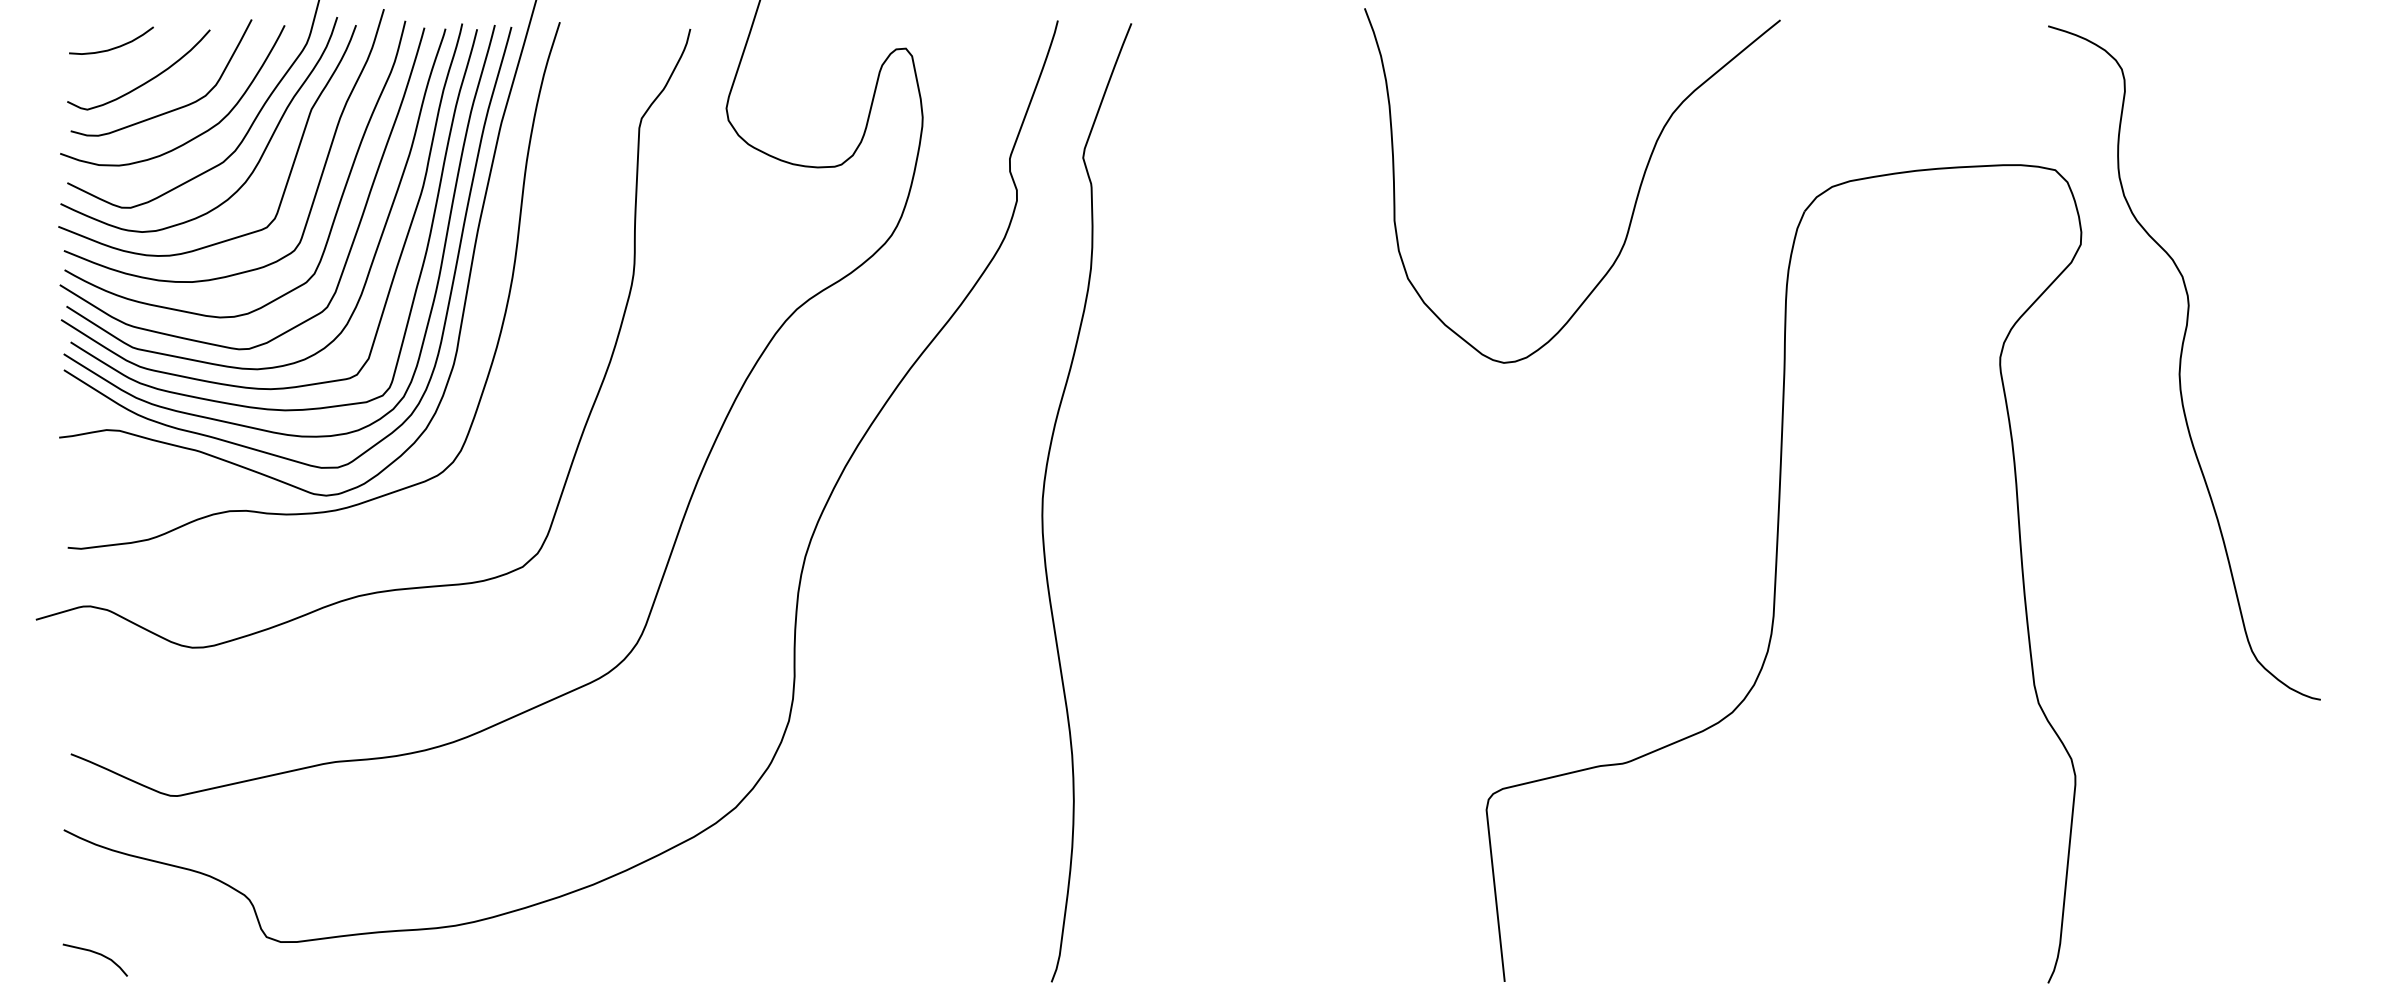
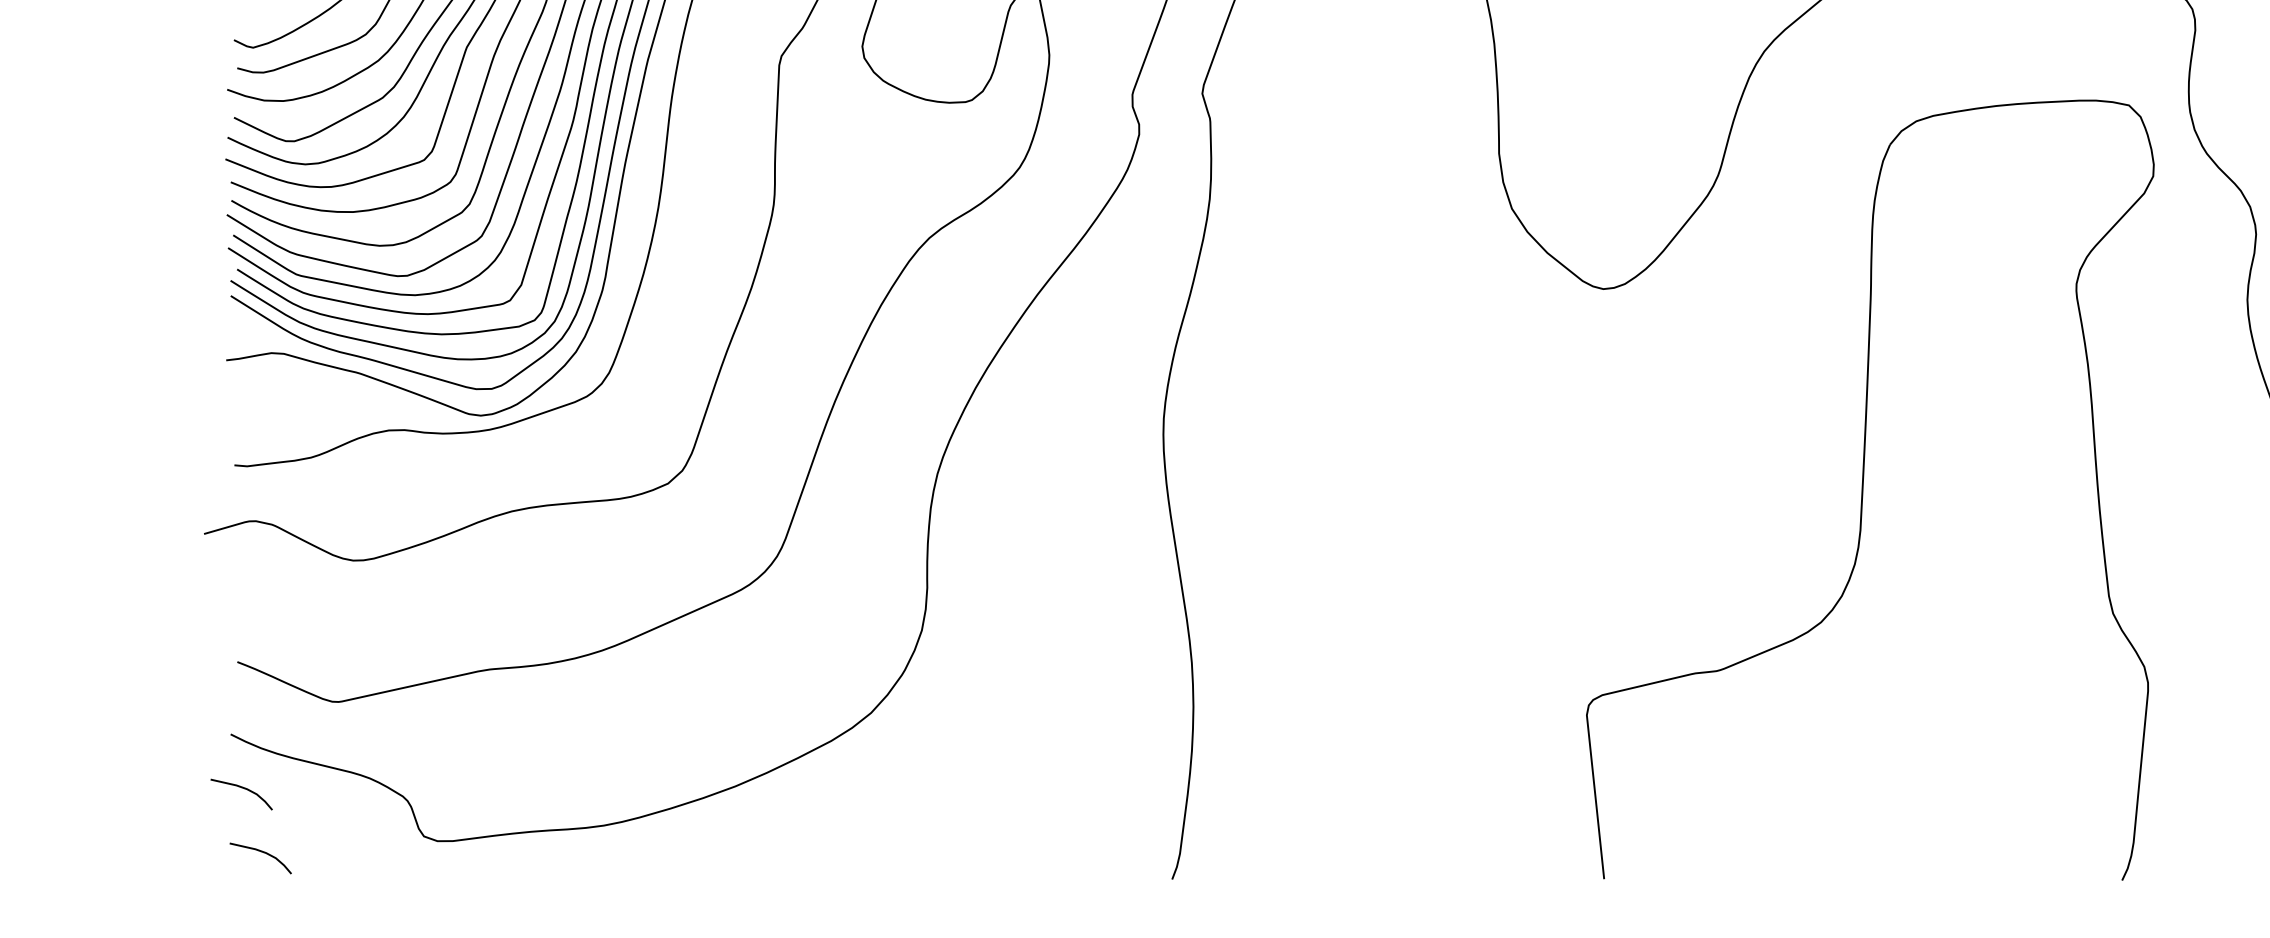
curve: (77, 887) -> (243, 789), added

